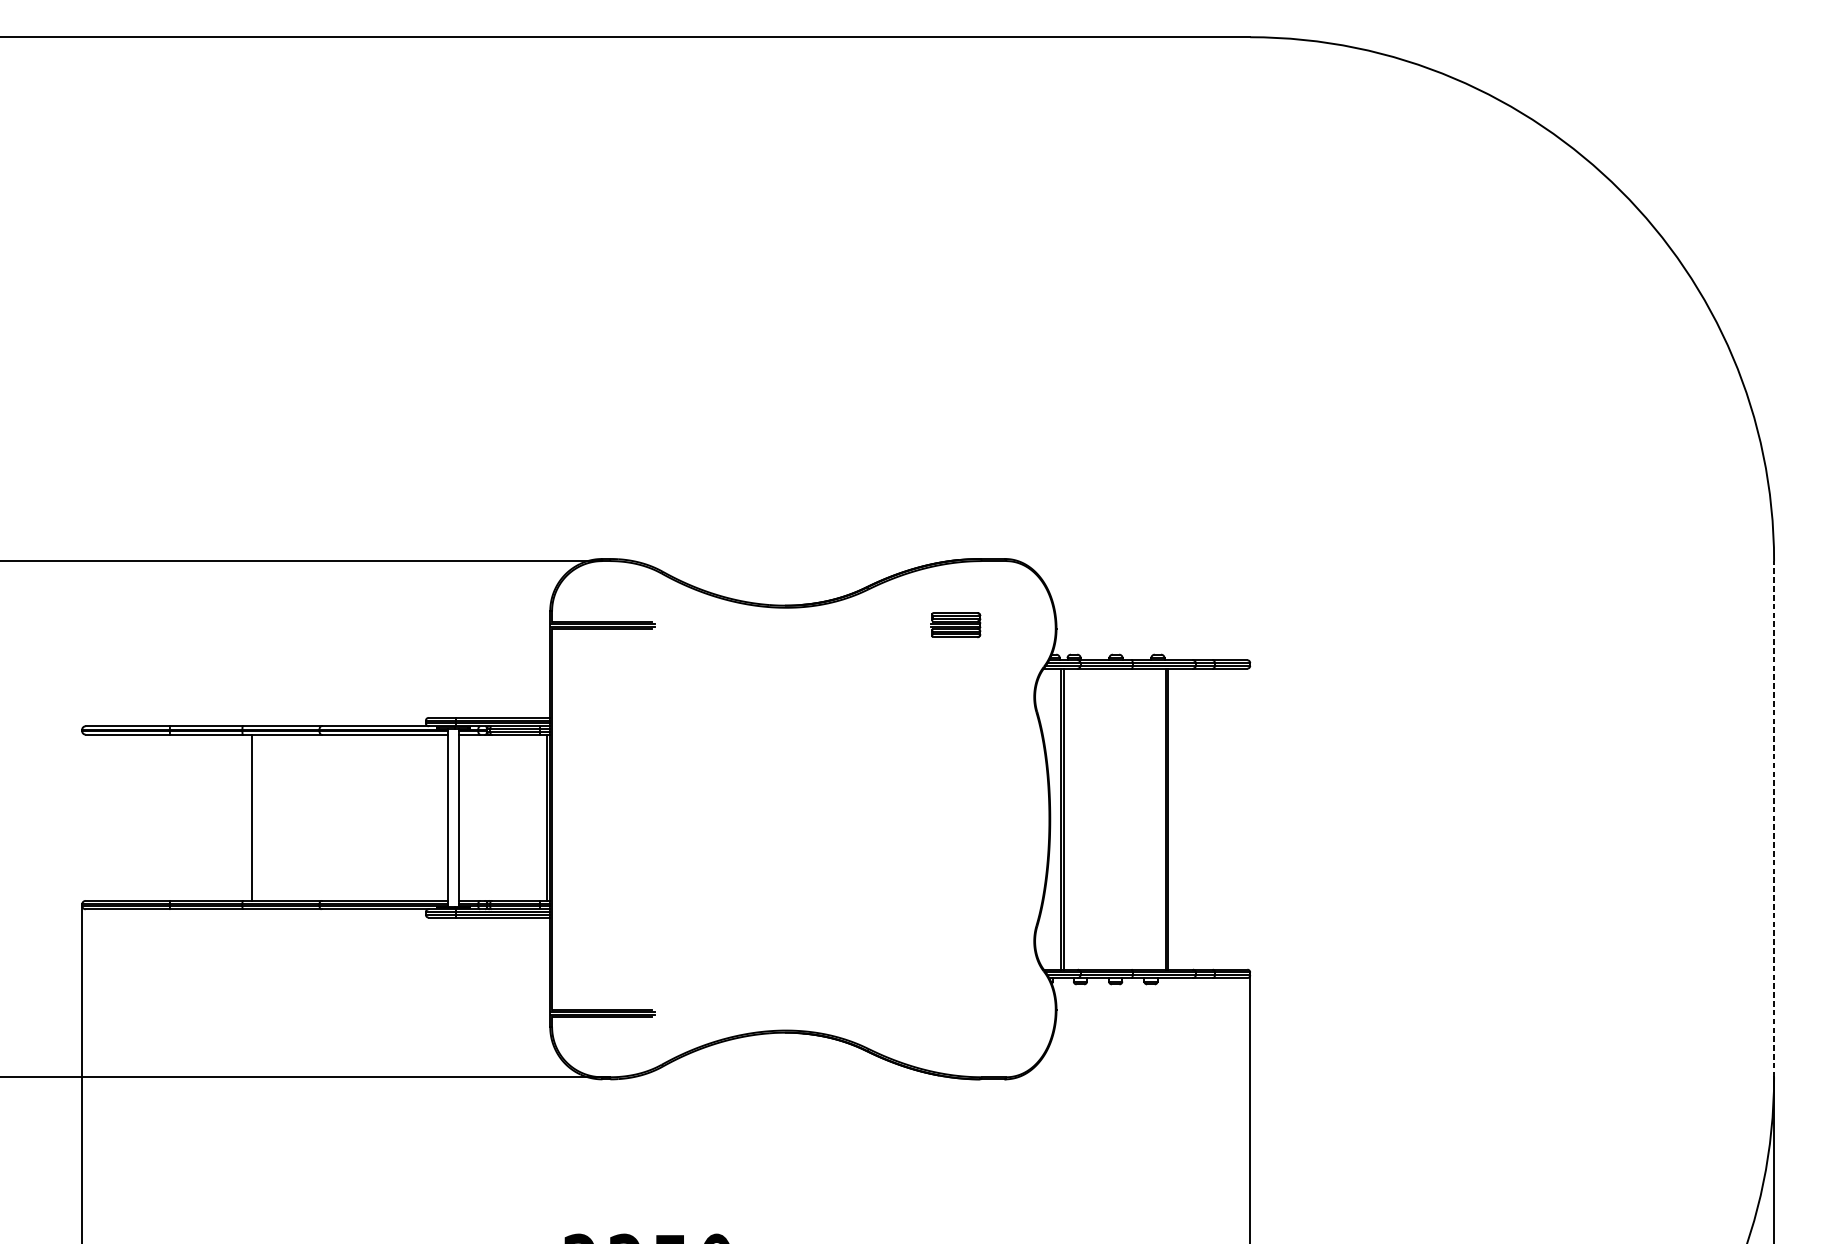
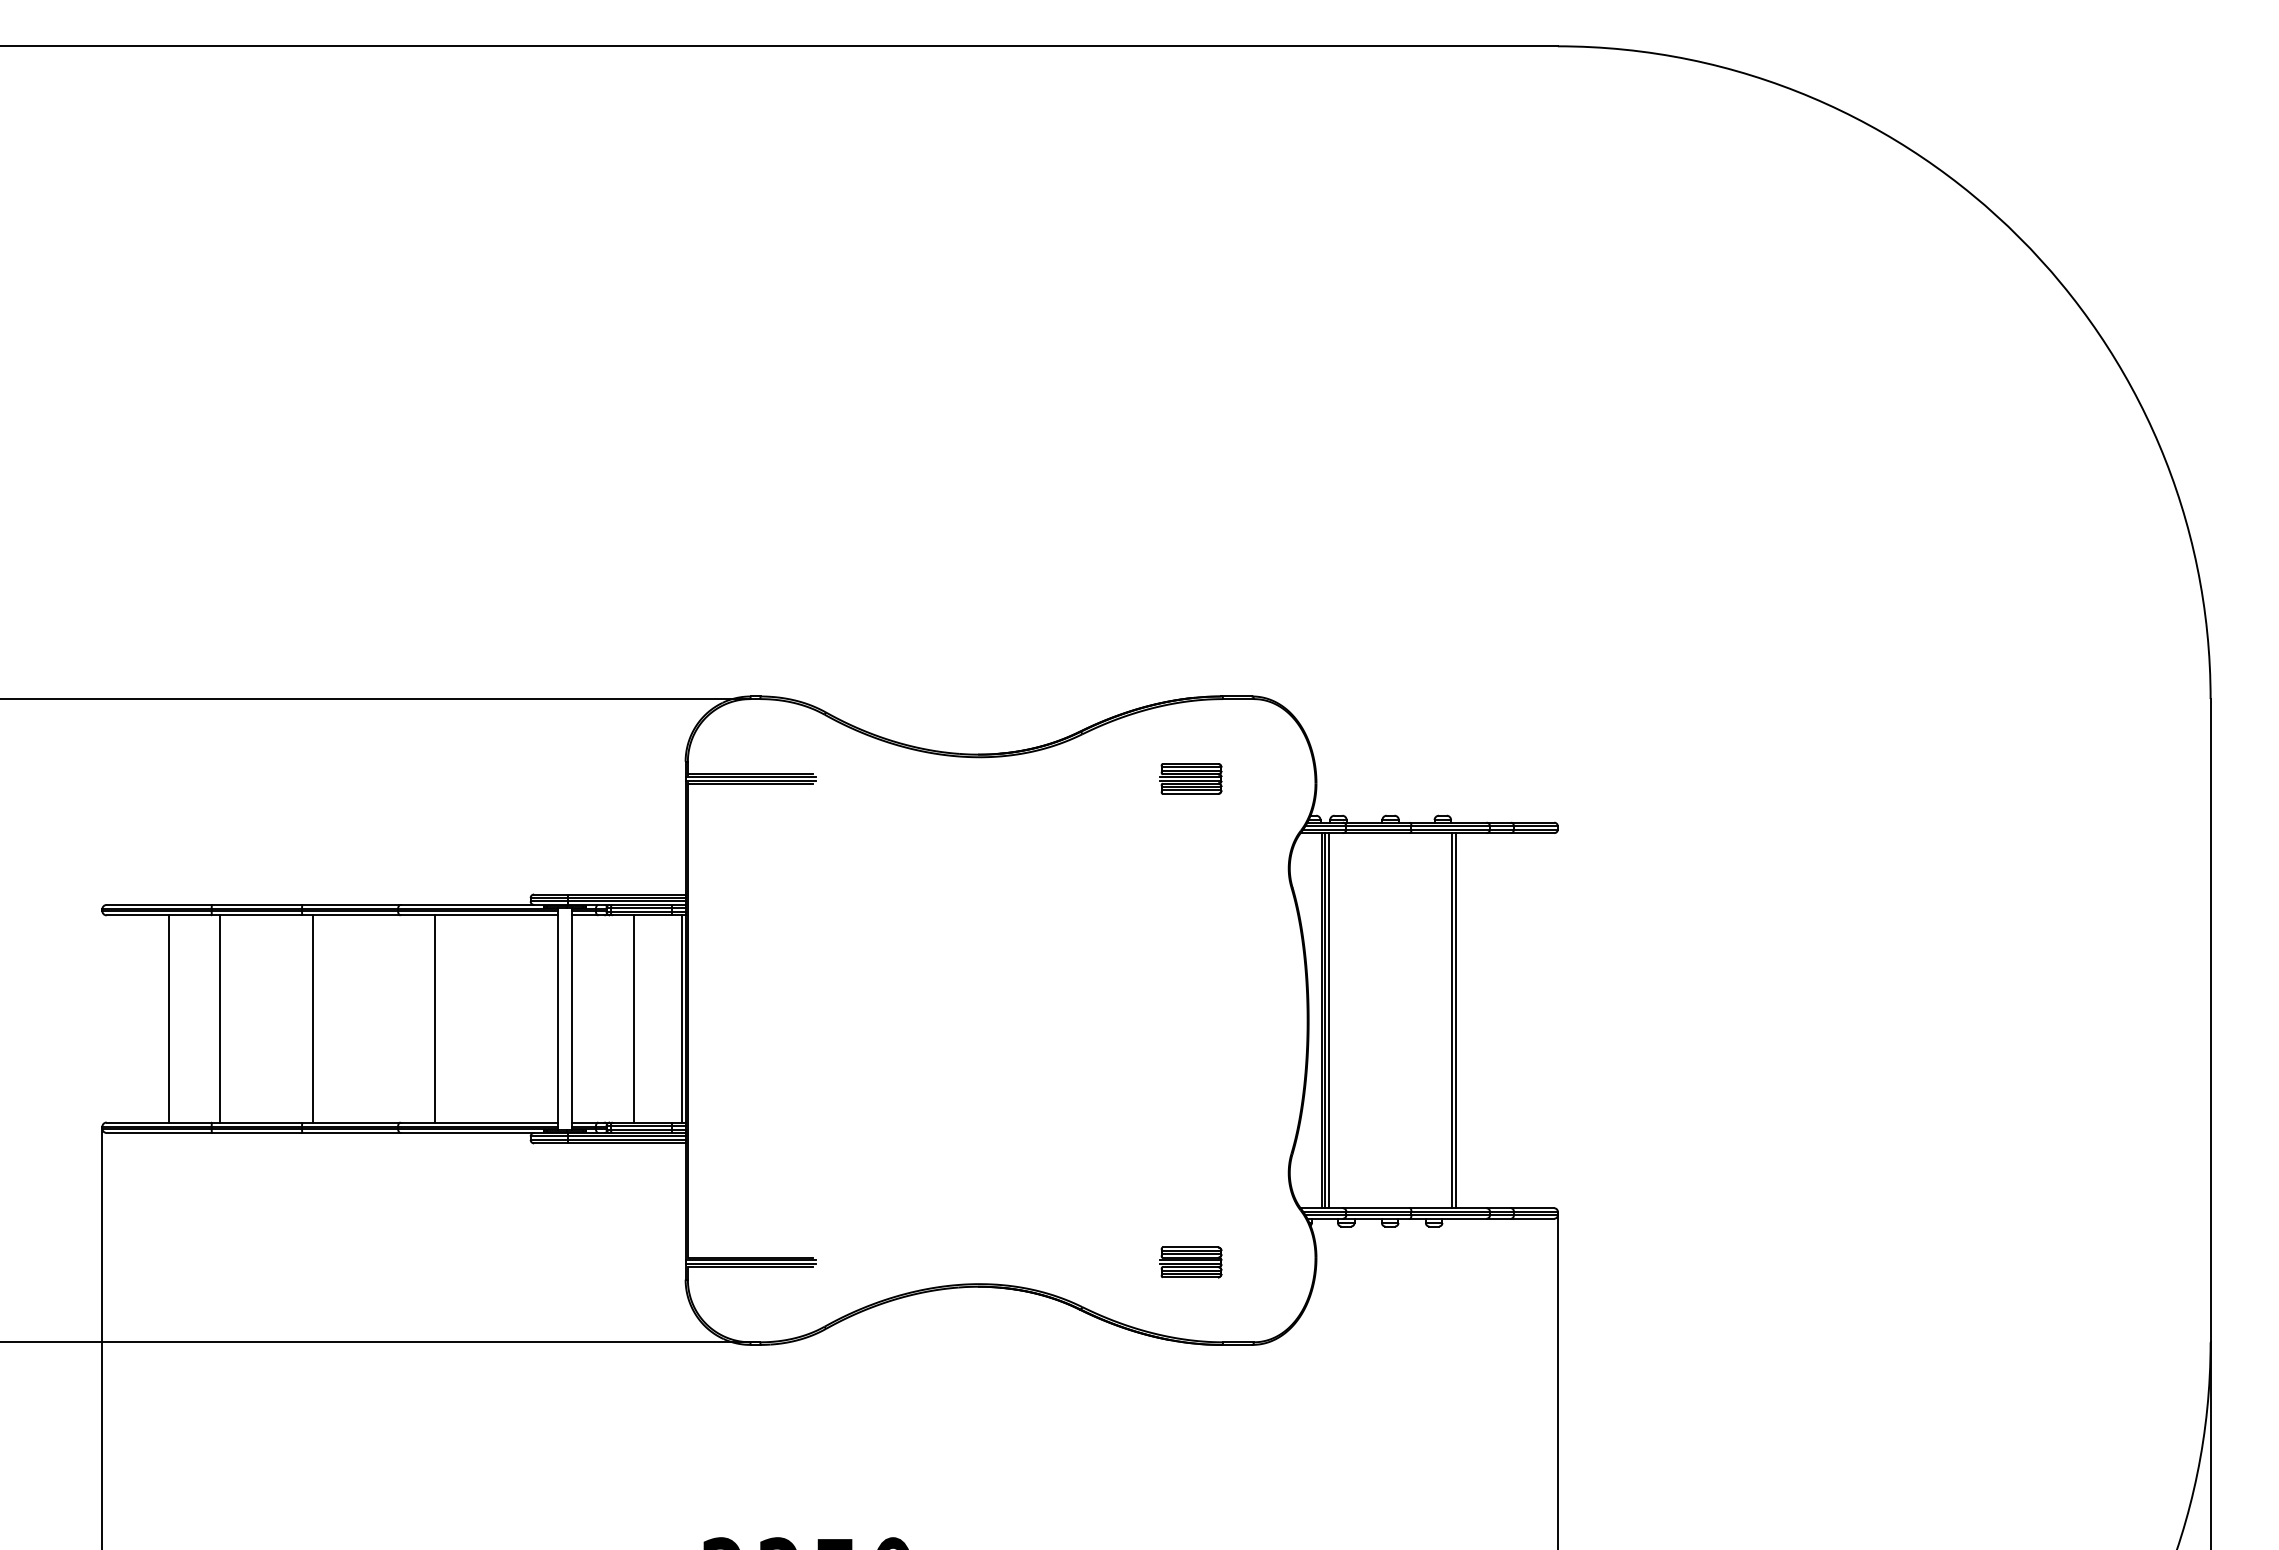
line: (136, 817) -> (169, 1018), added
line: (177, 817) -> (220, 1018), added
line: (349, 817) -> (435, 1018), added
line: (509, 817) -> (634, 1018), added
line: (1066, 819) -> (1328, 1020), added
line: (1773, 819) -> (2210, 1020), dashed -> solid
part: (955, 1013) -> (1190, 1262), added

